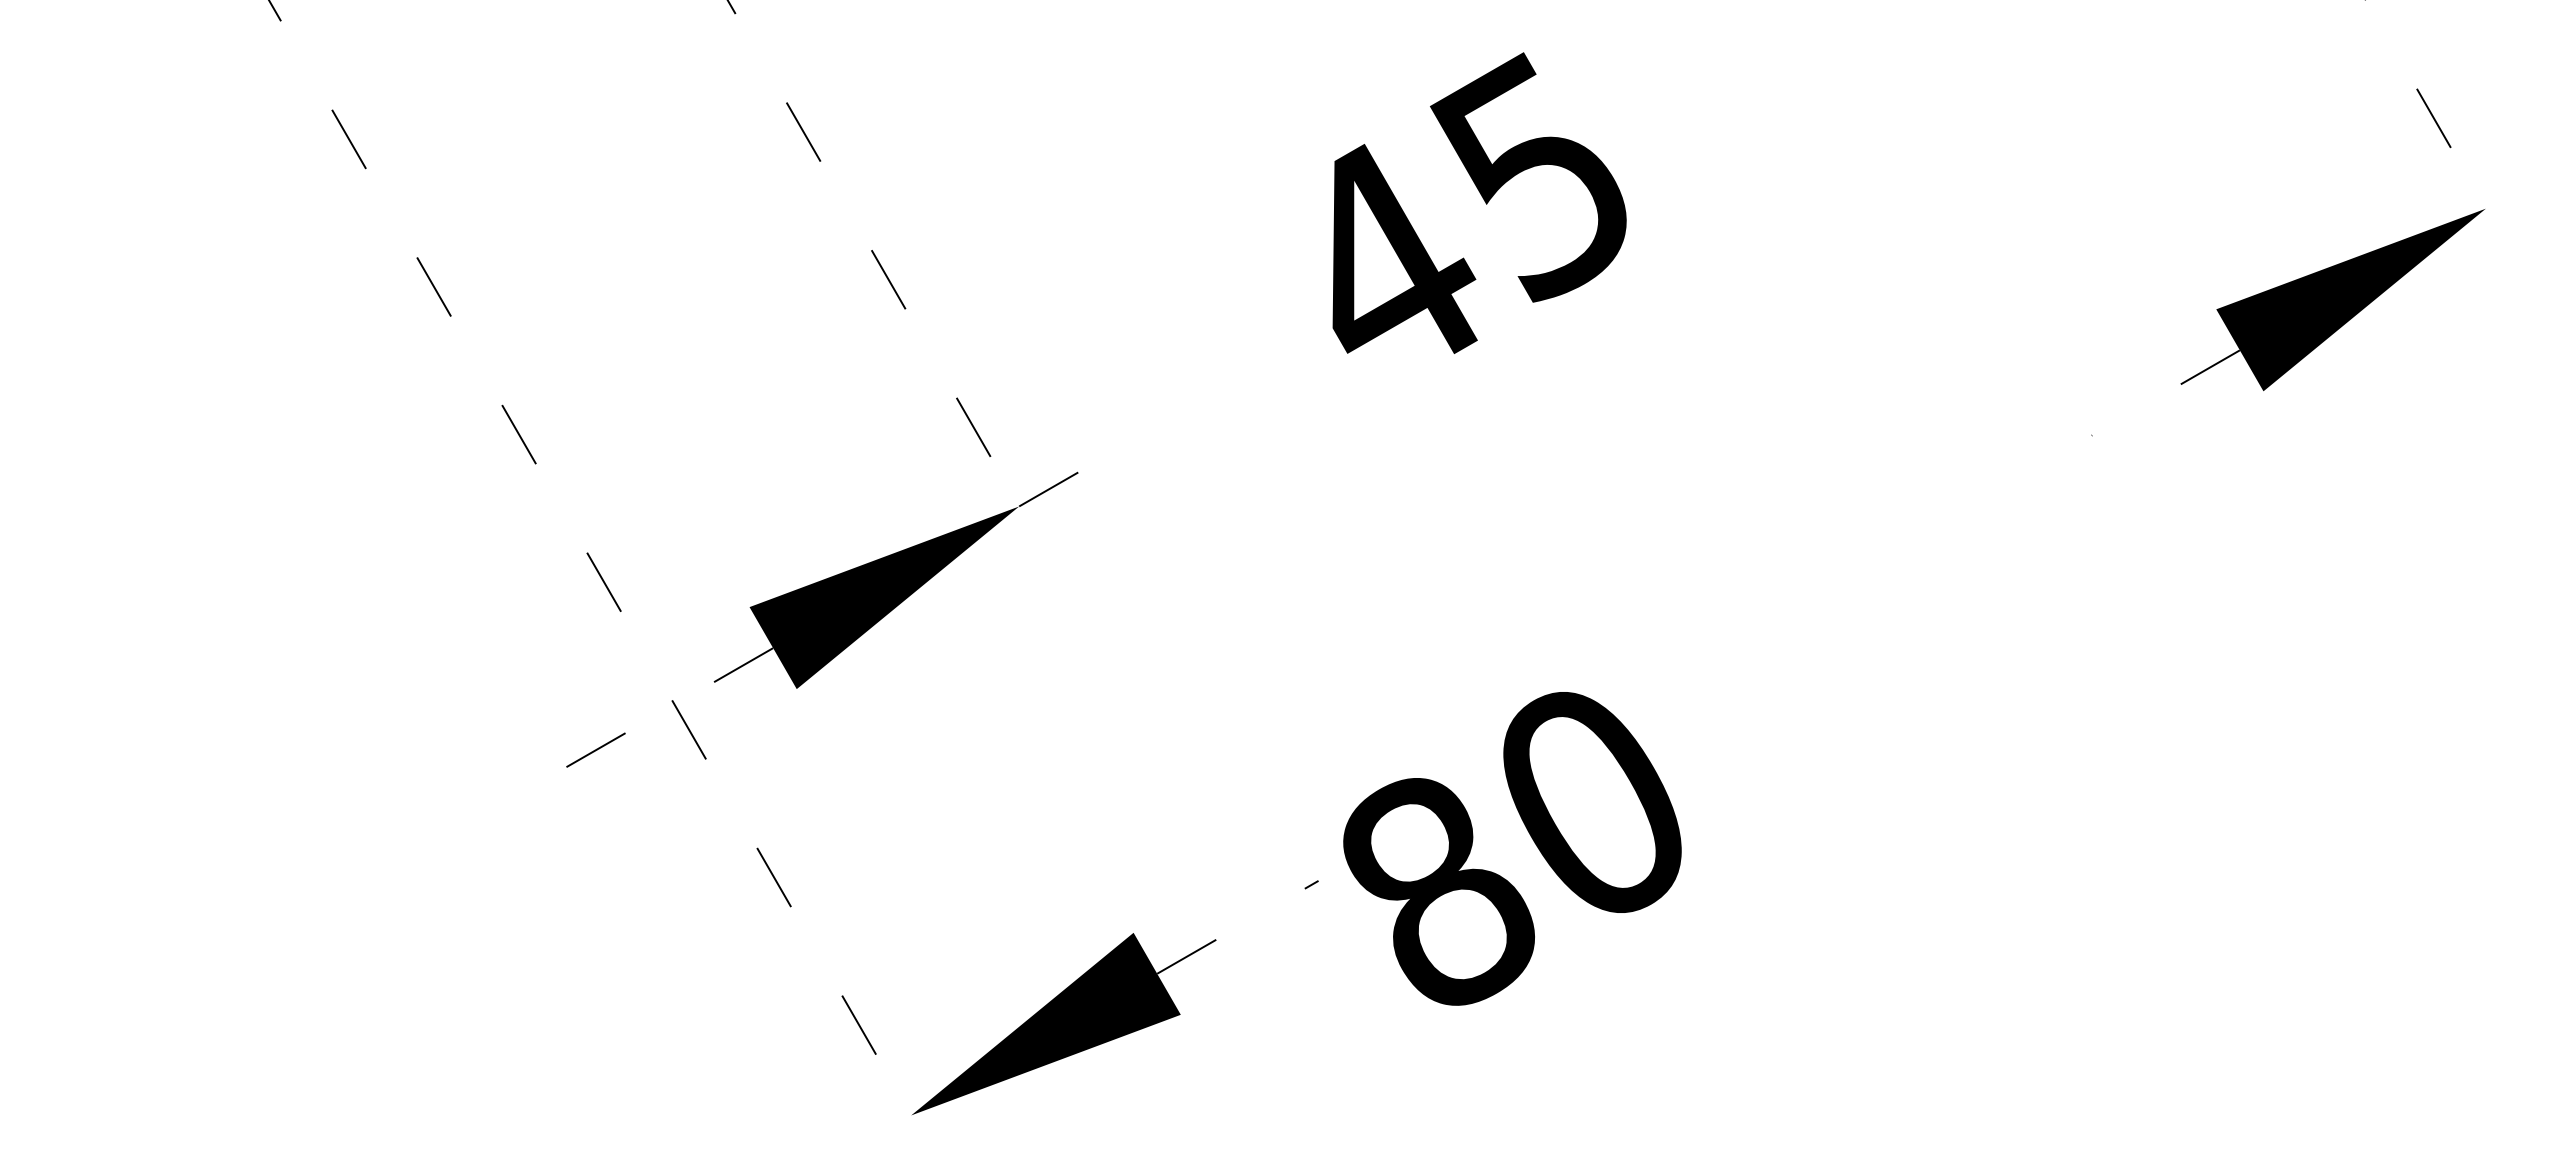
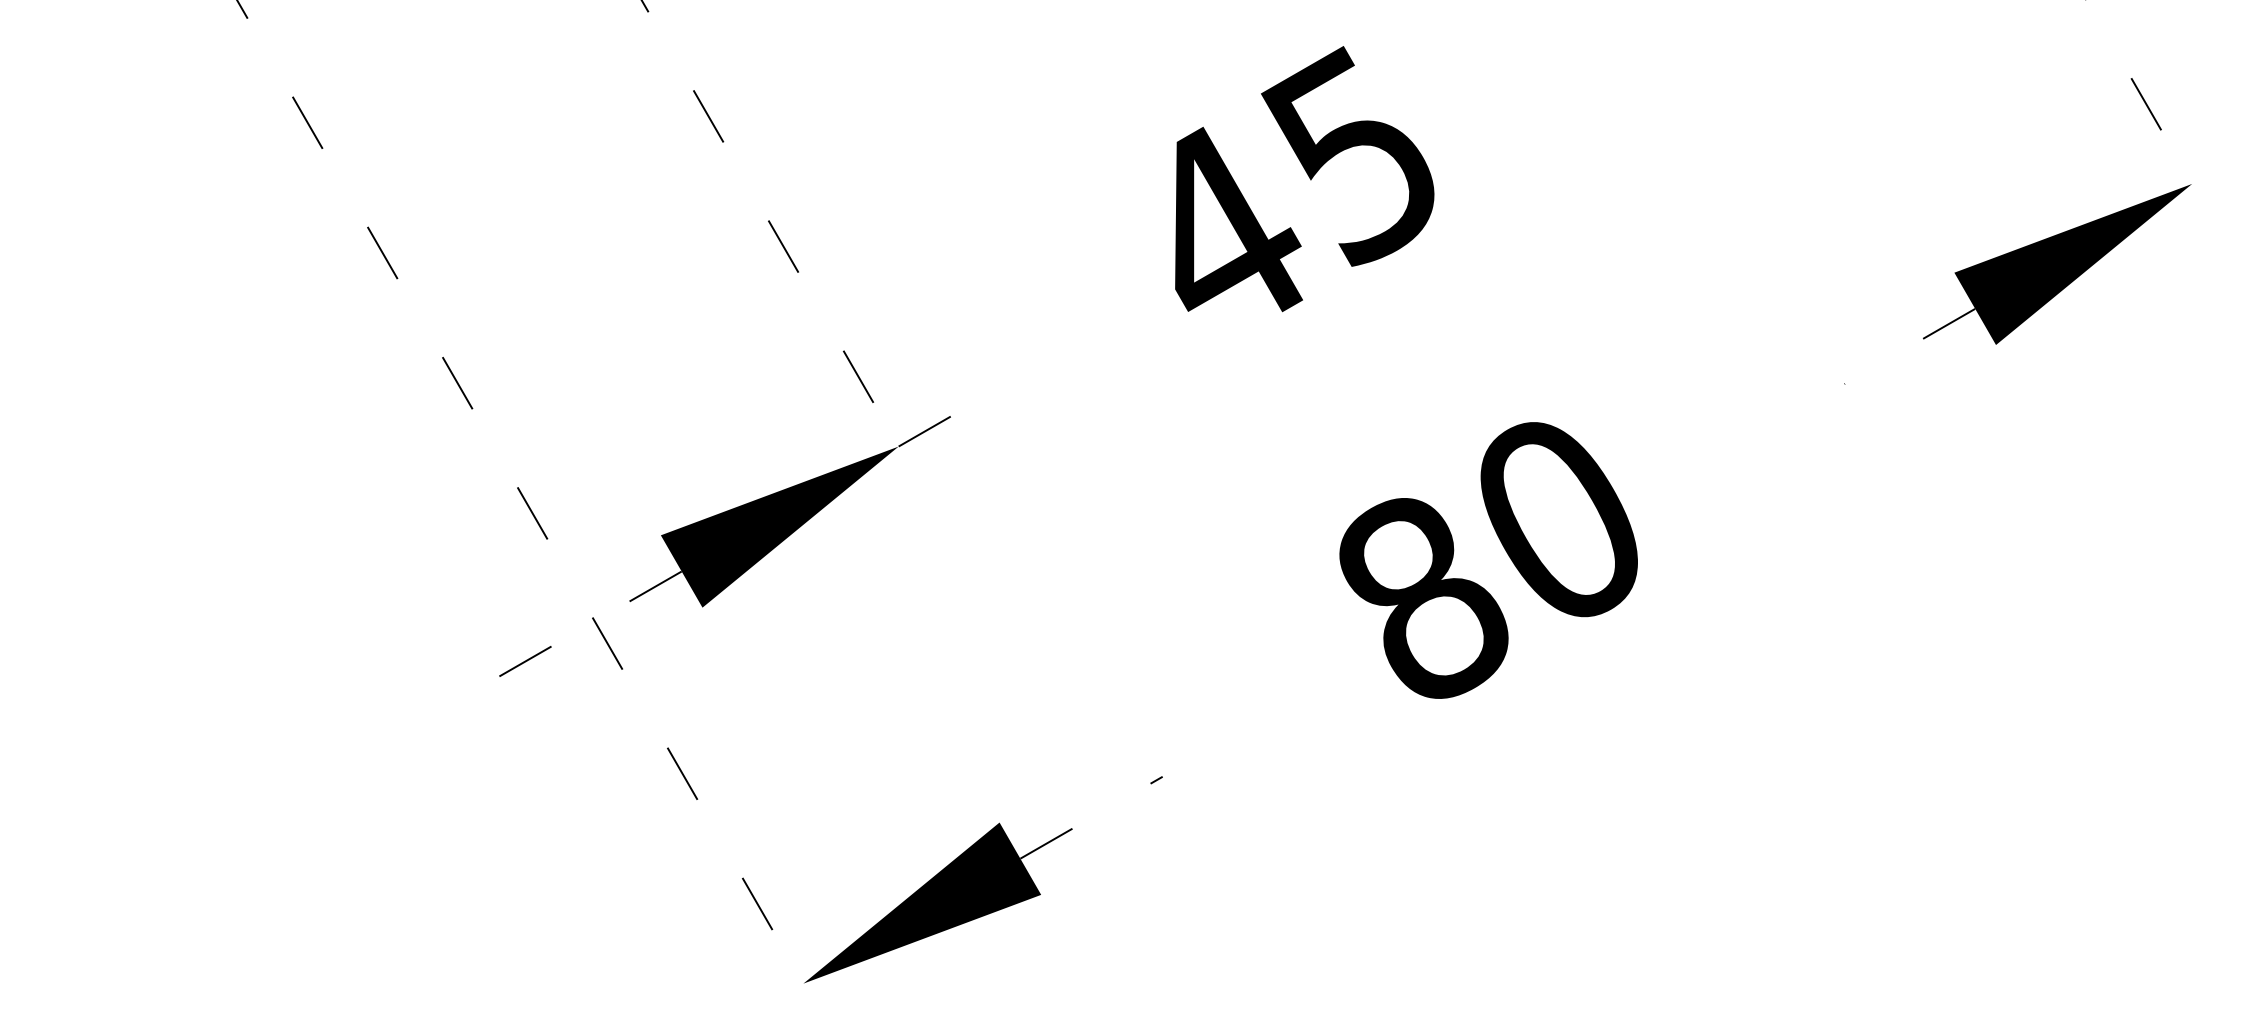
text: (1512, 848) -> (1488, 560), moved

